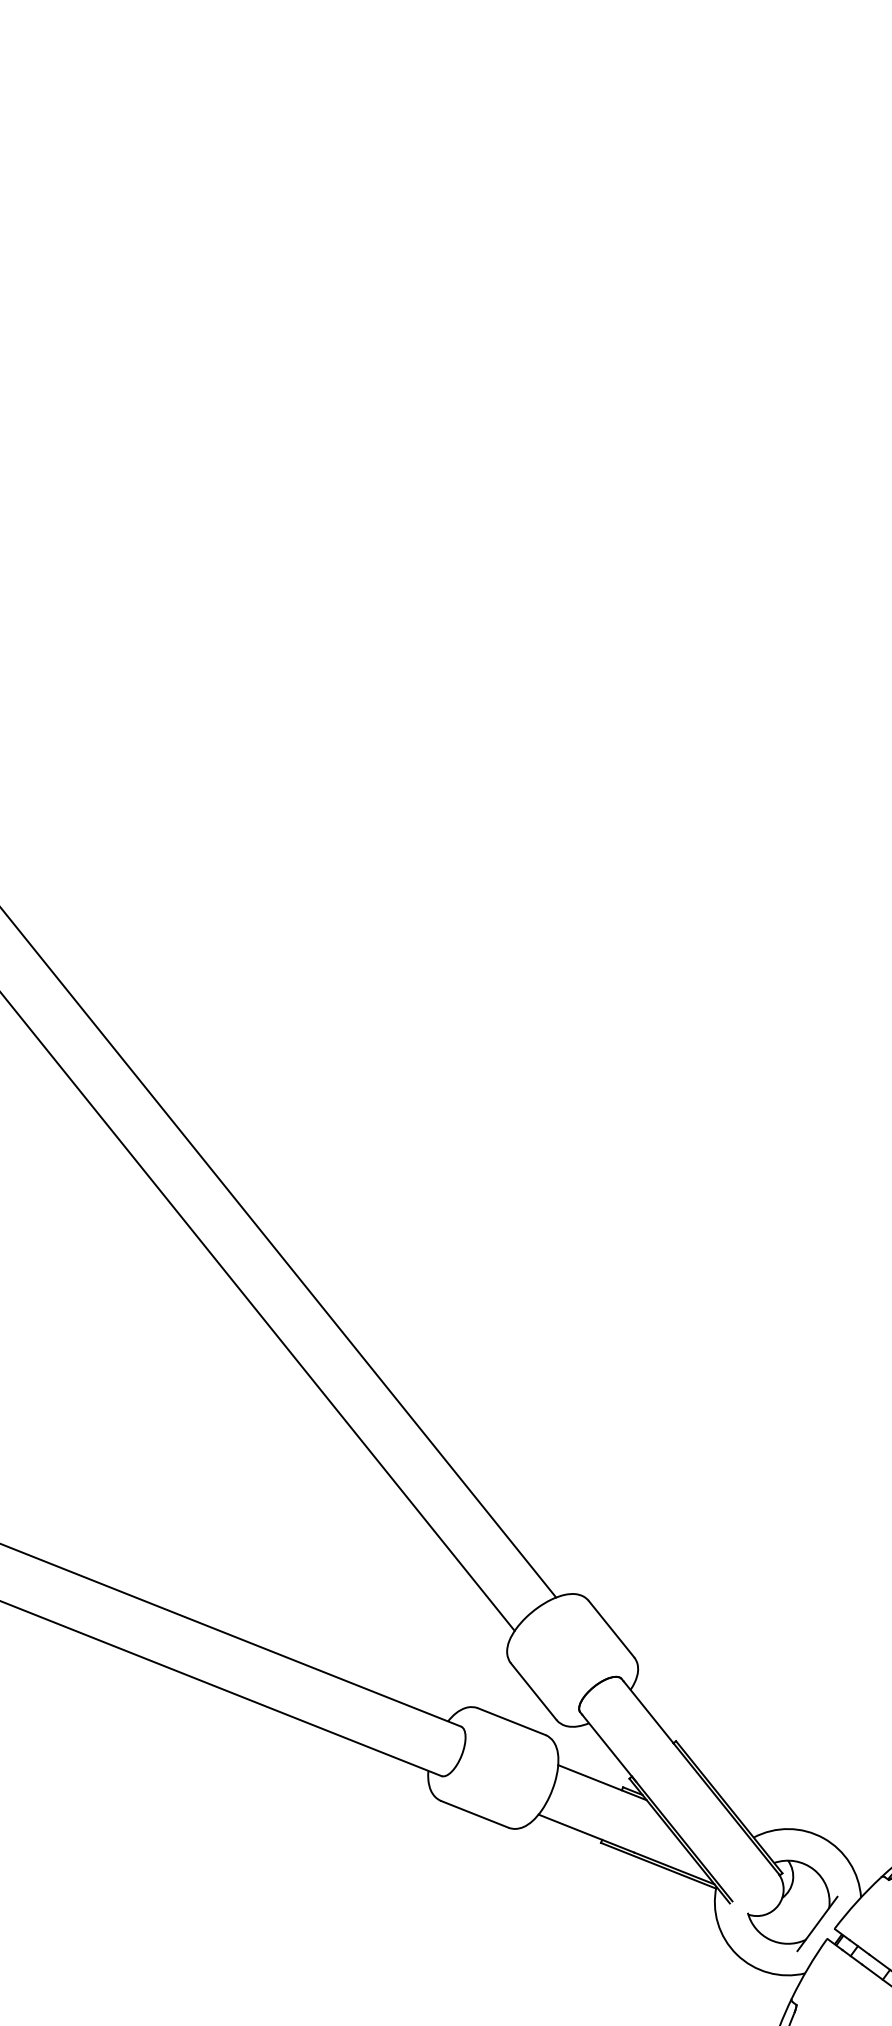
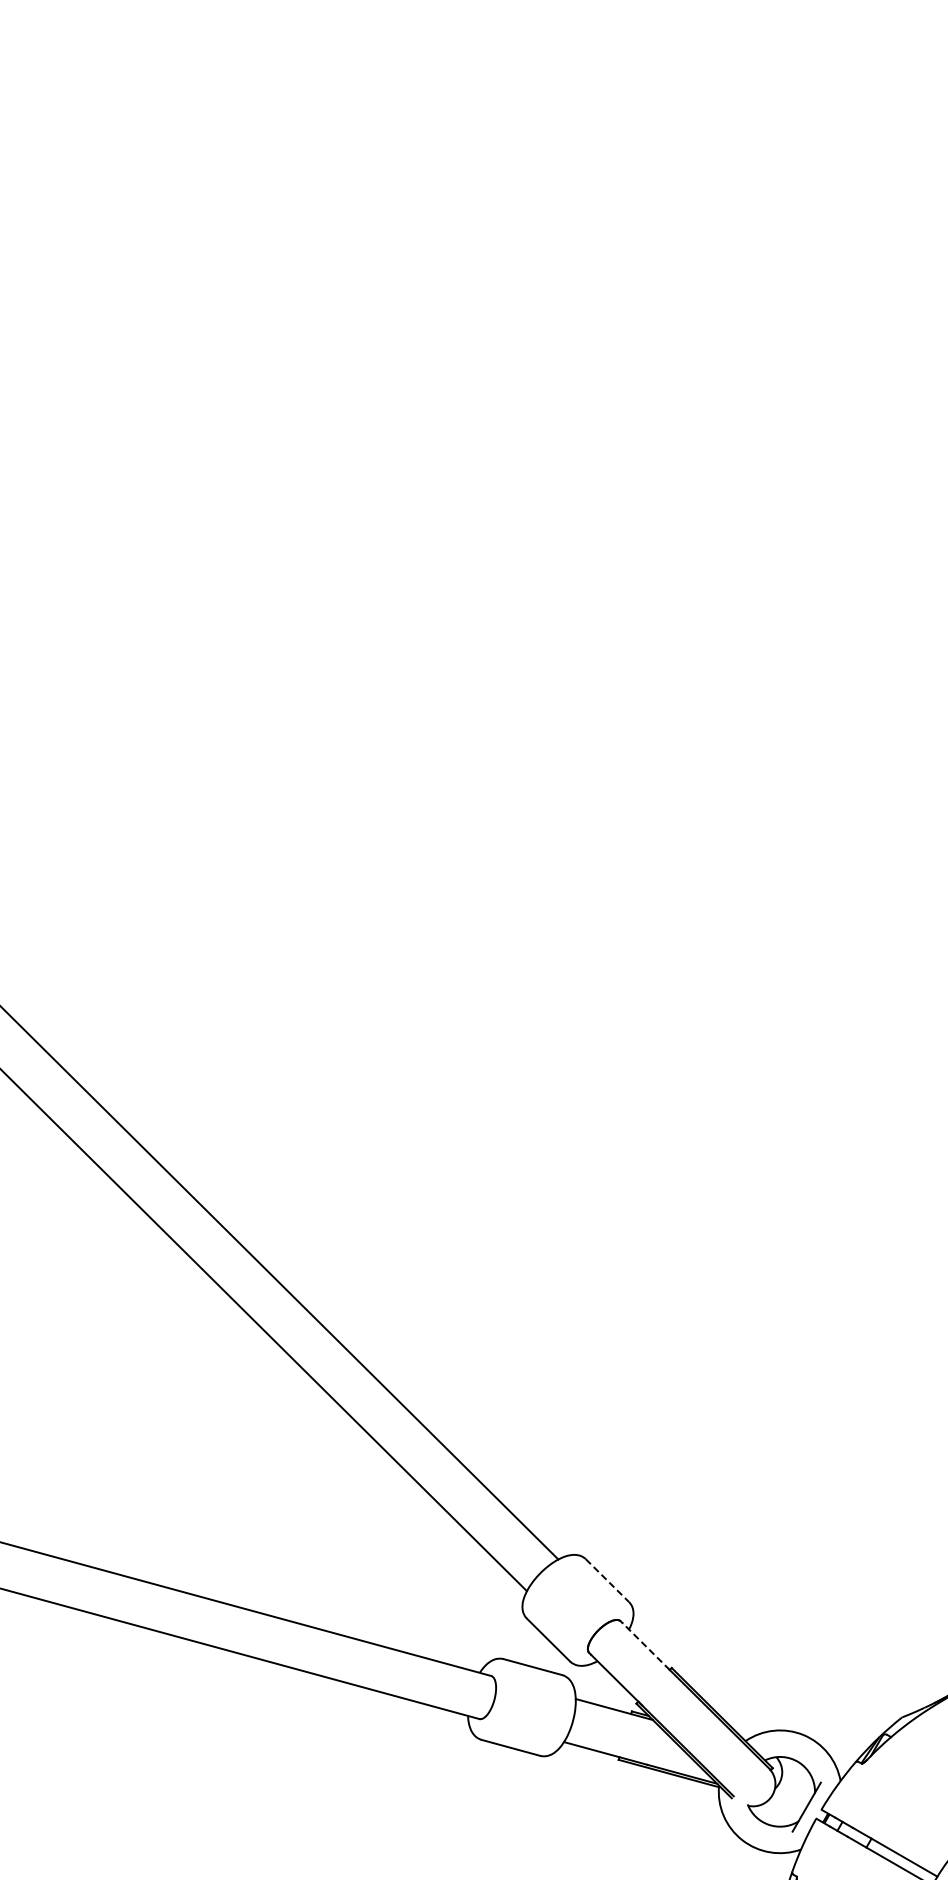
line: (611, 1630) -> (607, 1581), solid -> dashed
line: (647, 1712) -> (645, 1646), solid -> dashed

